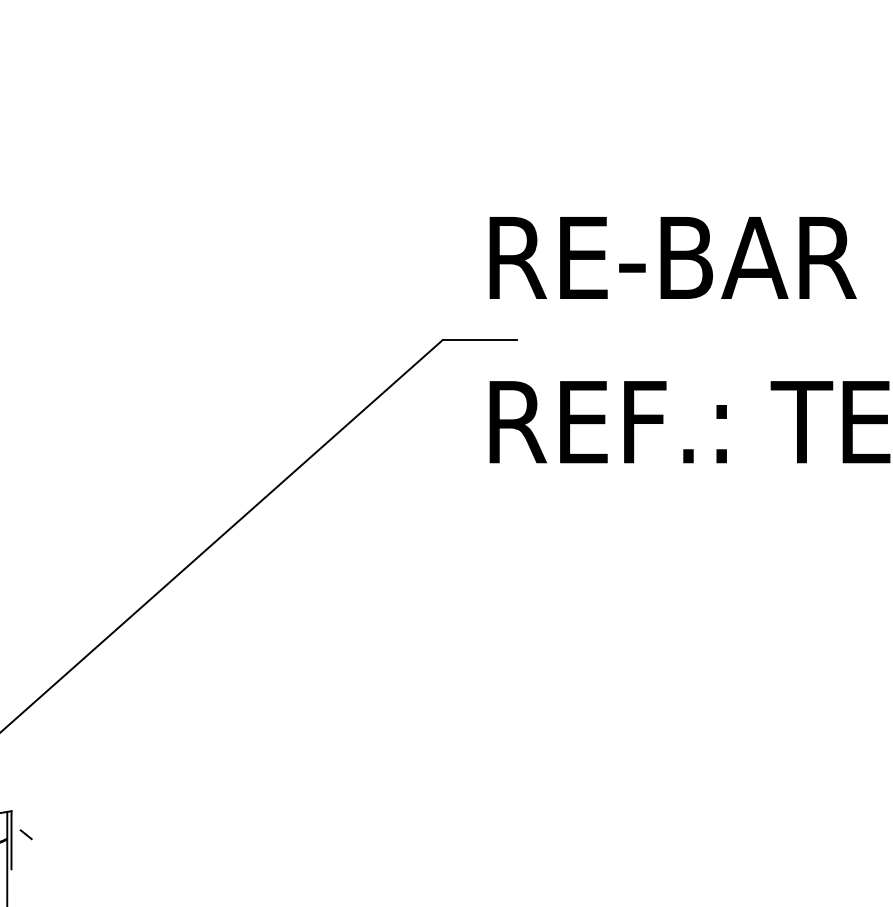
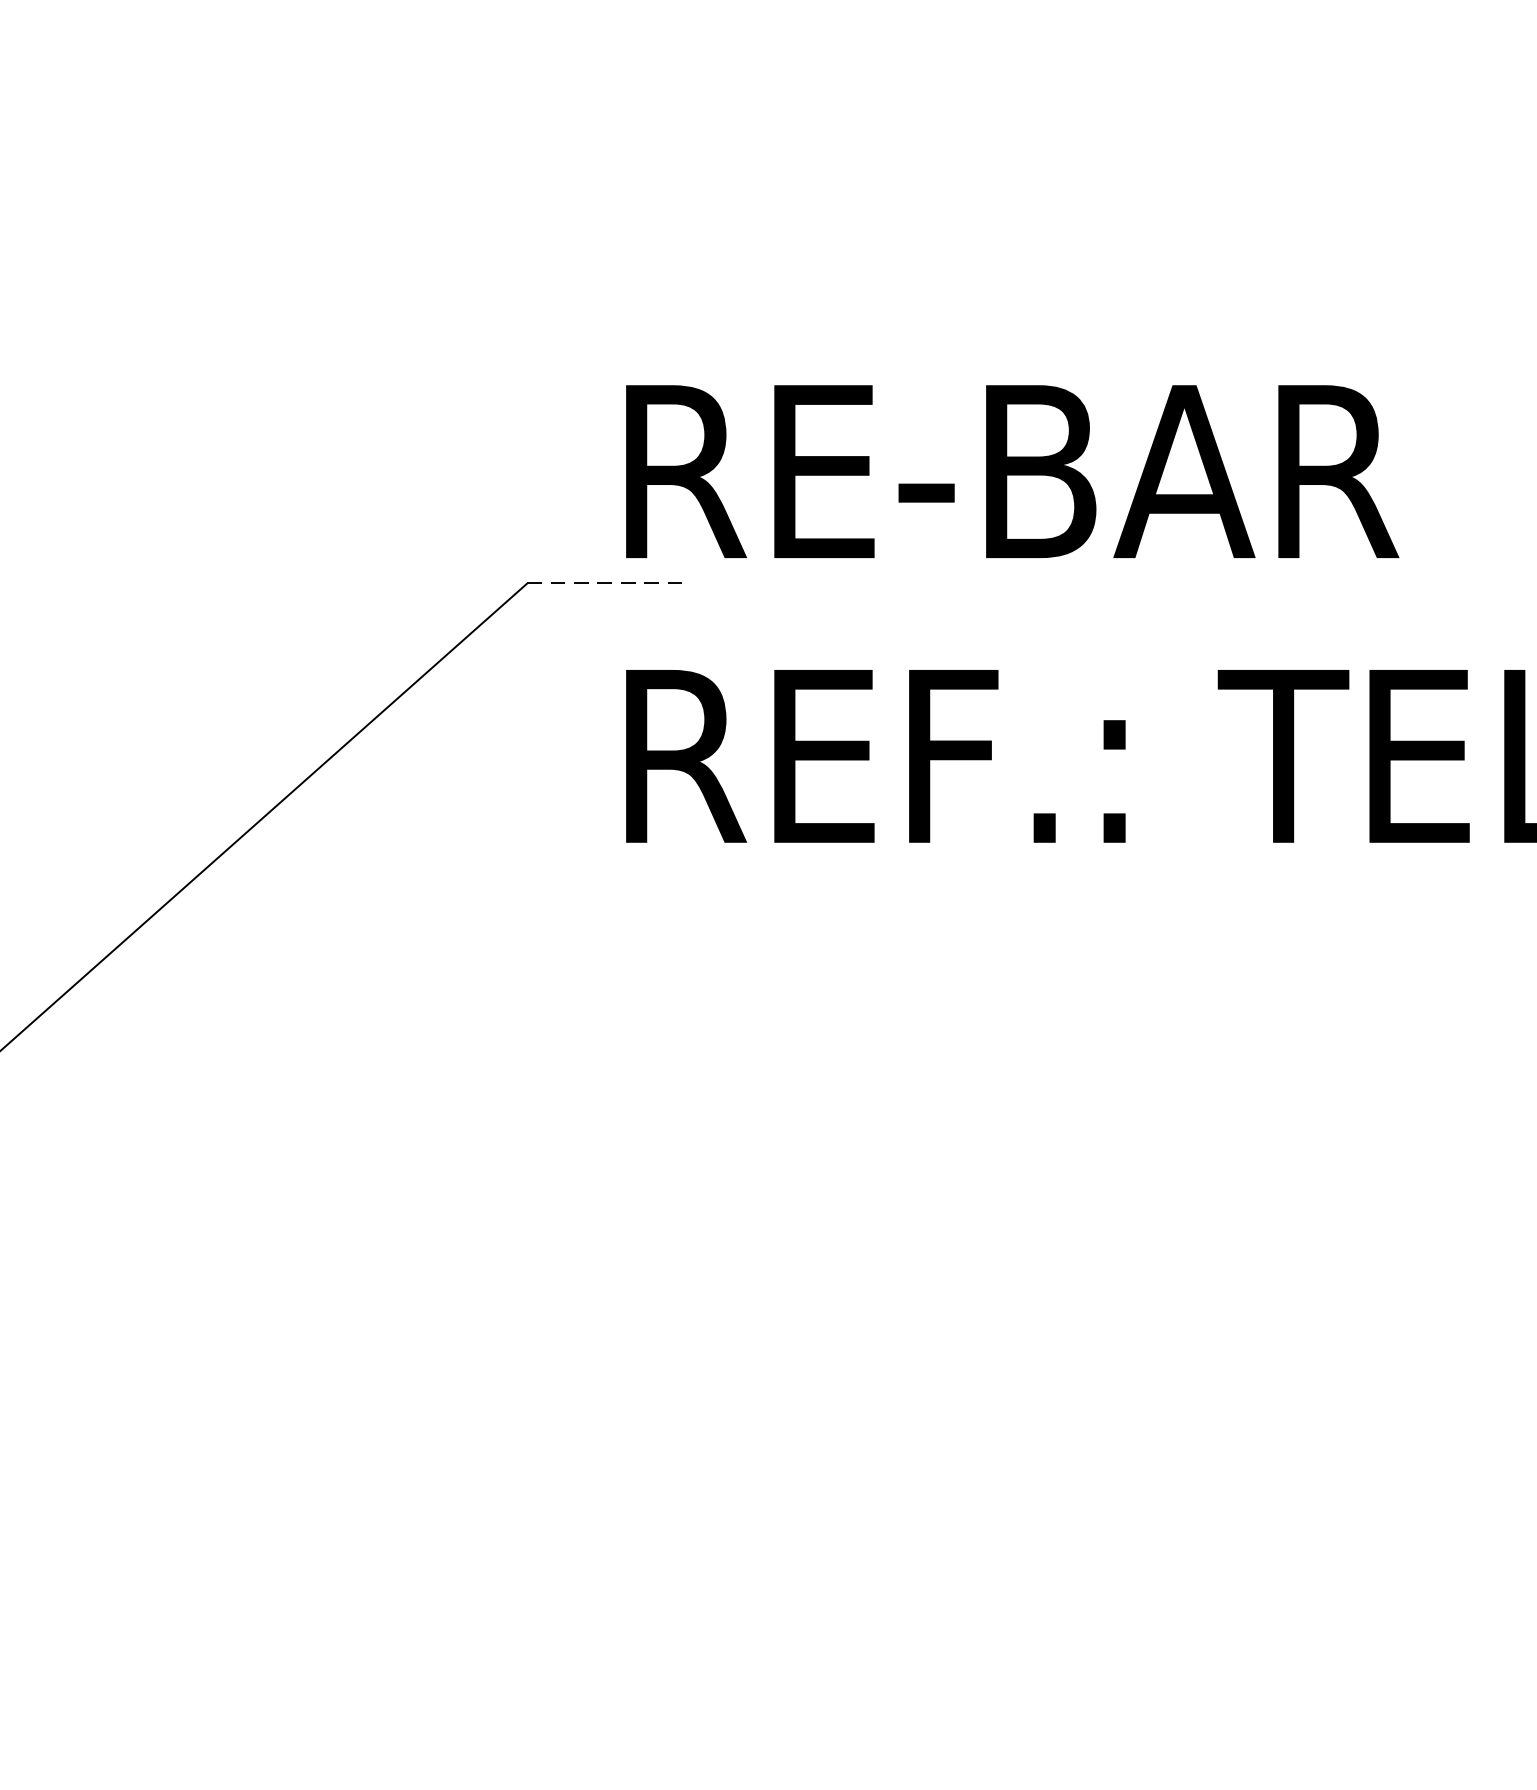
text: (672, 257) -> (1011, 470), moved
line: (479, 340) -> (604, 584), solid -> dashed

